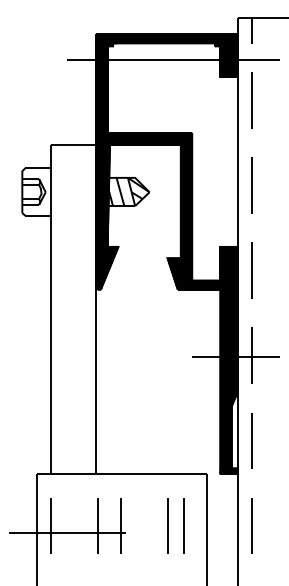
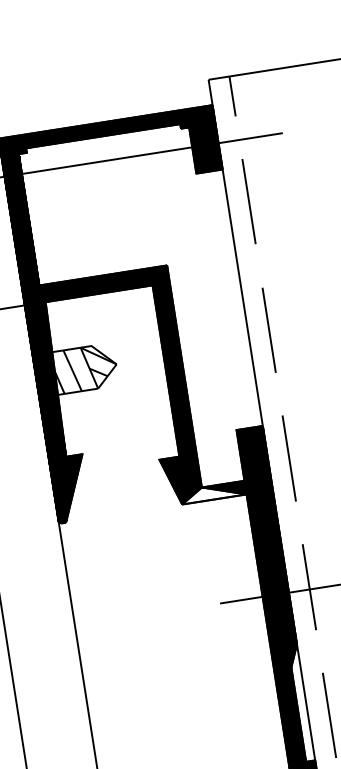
fill: (198, 284) -> (212, 492), removed

